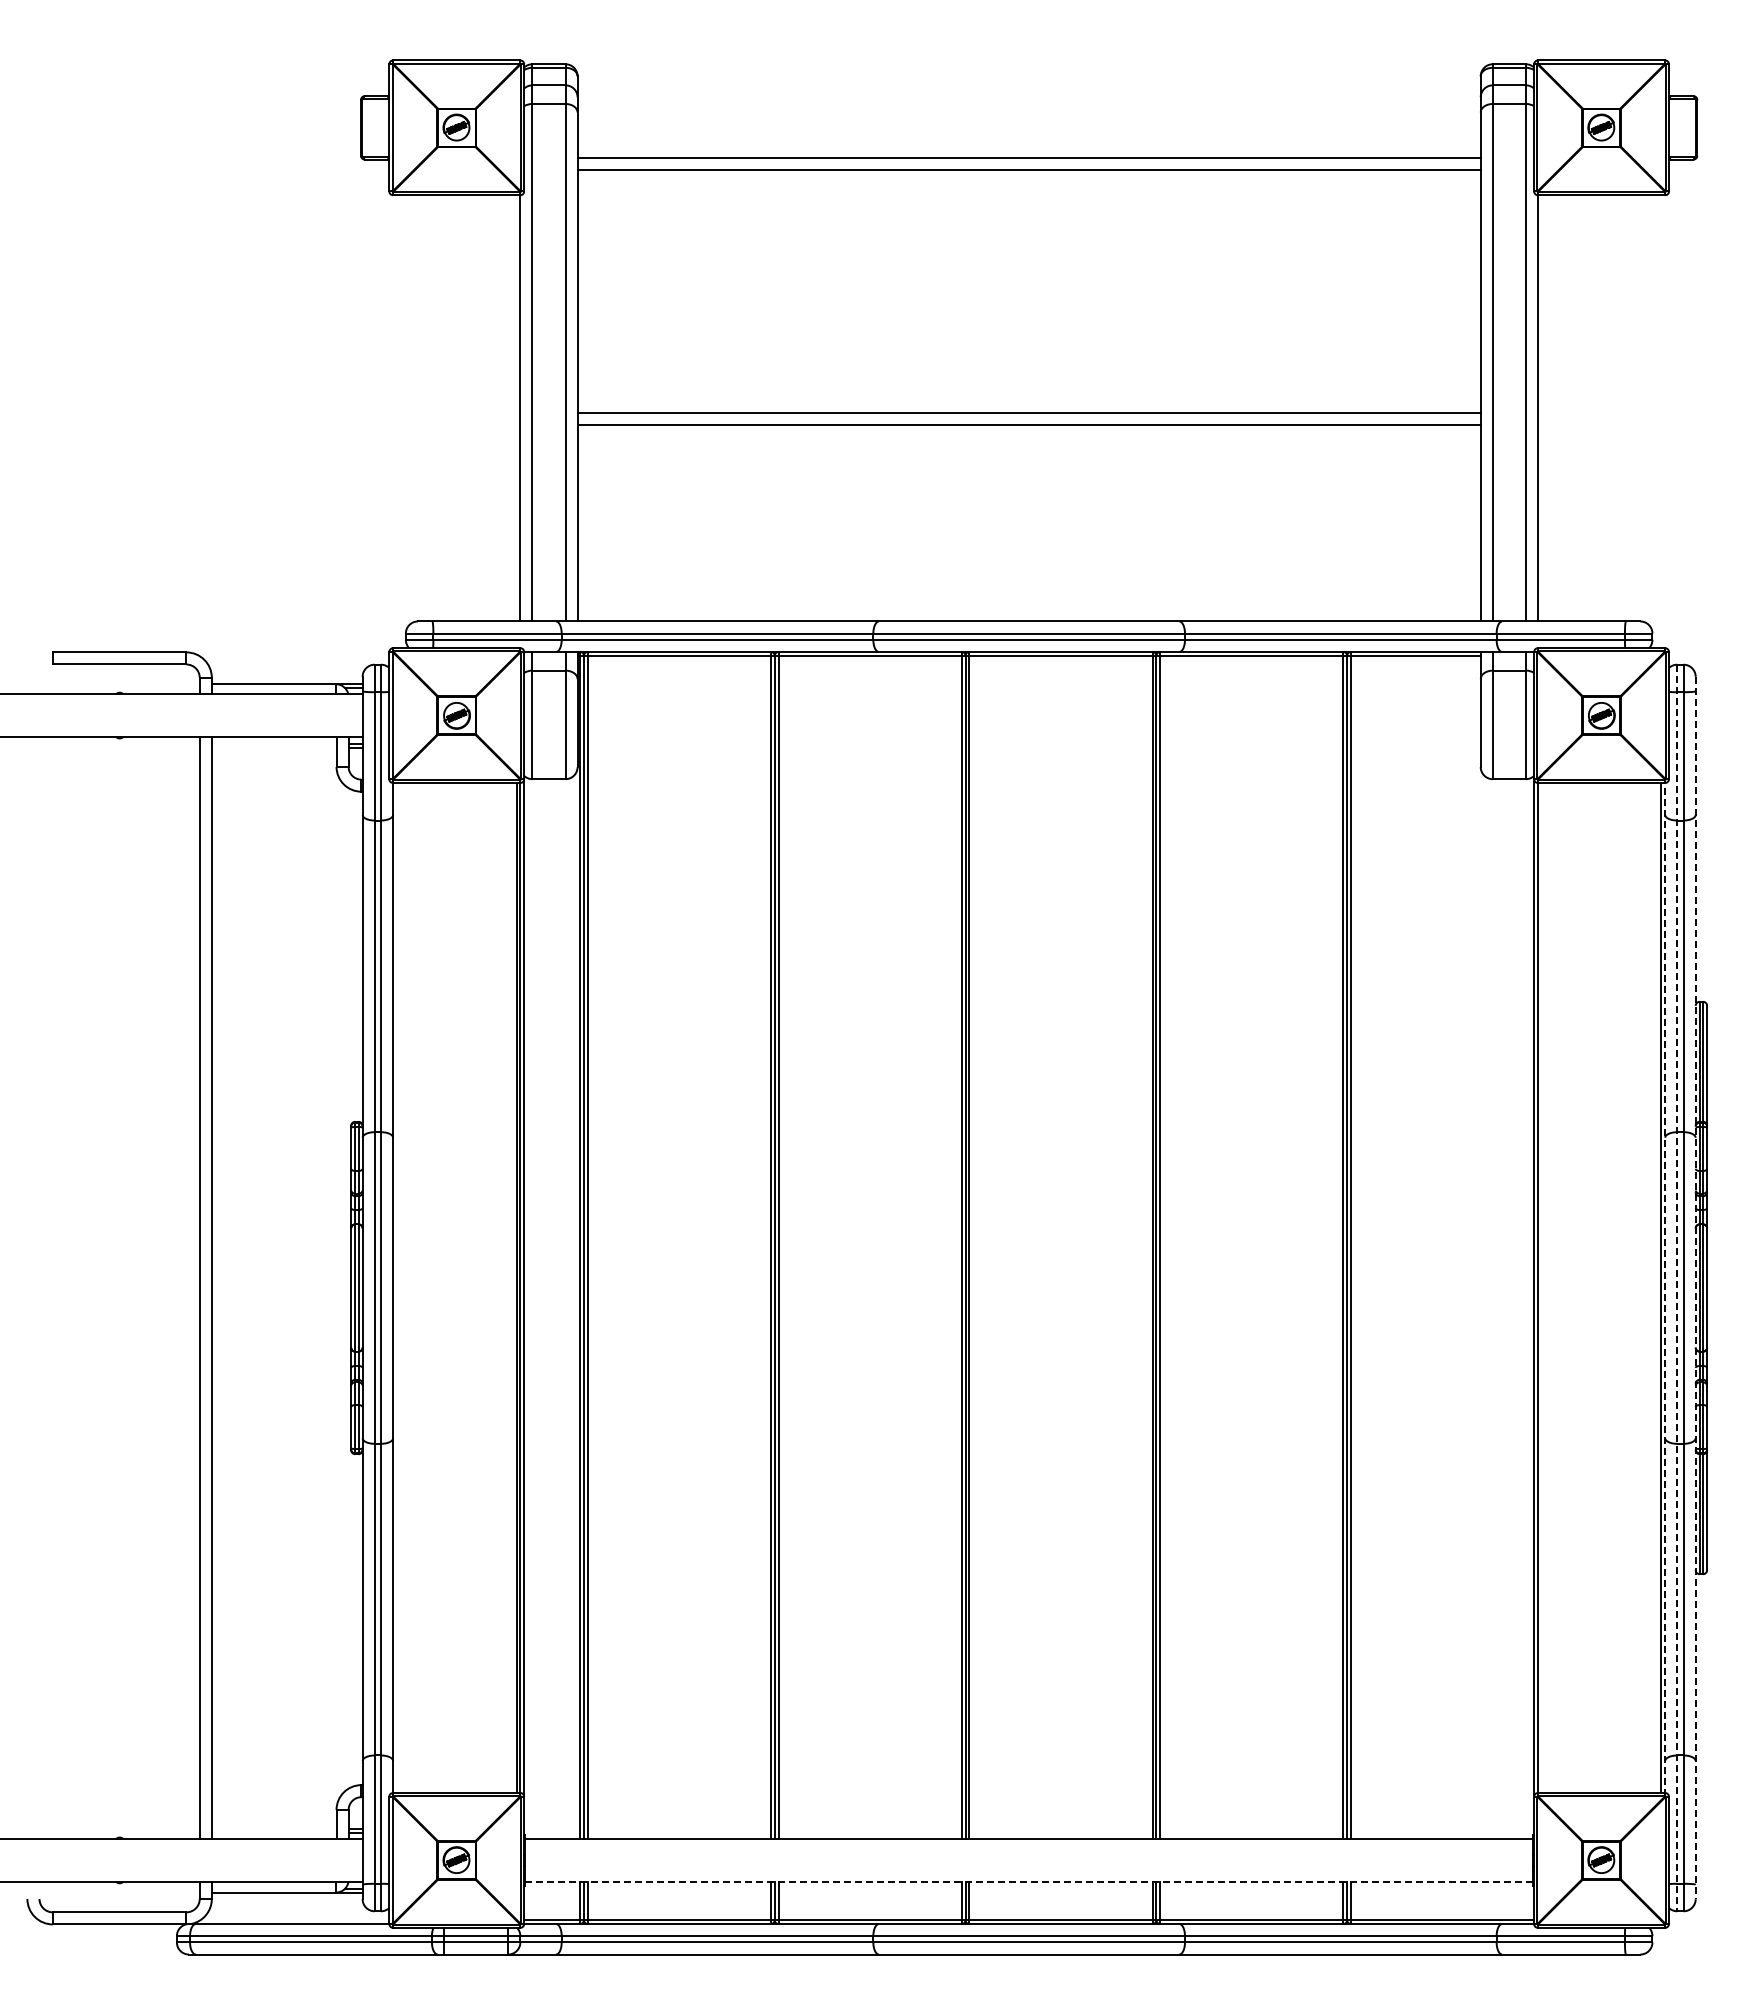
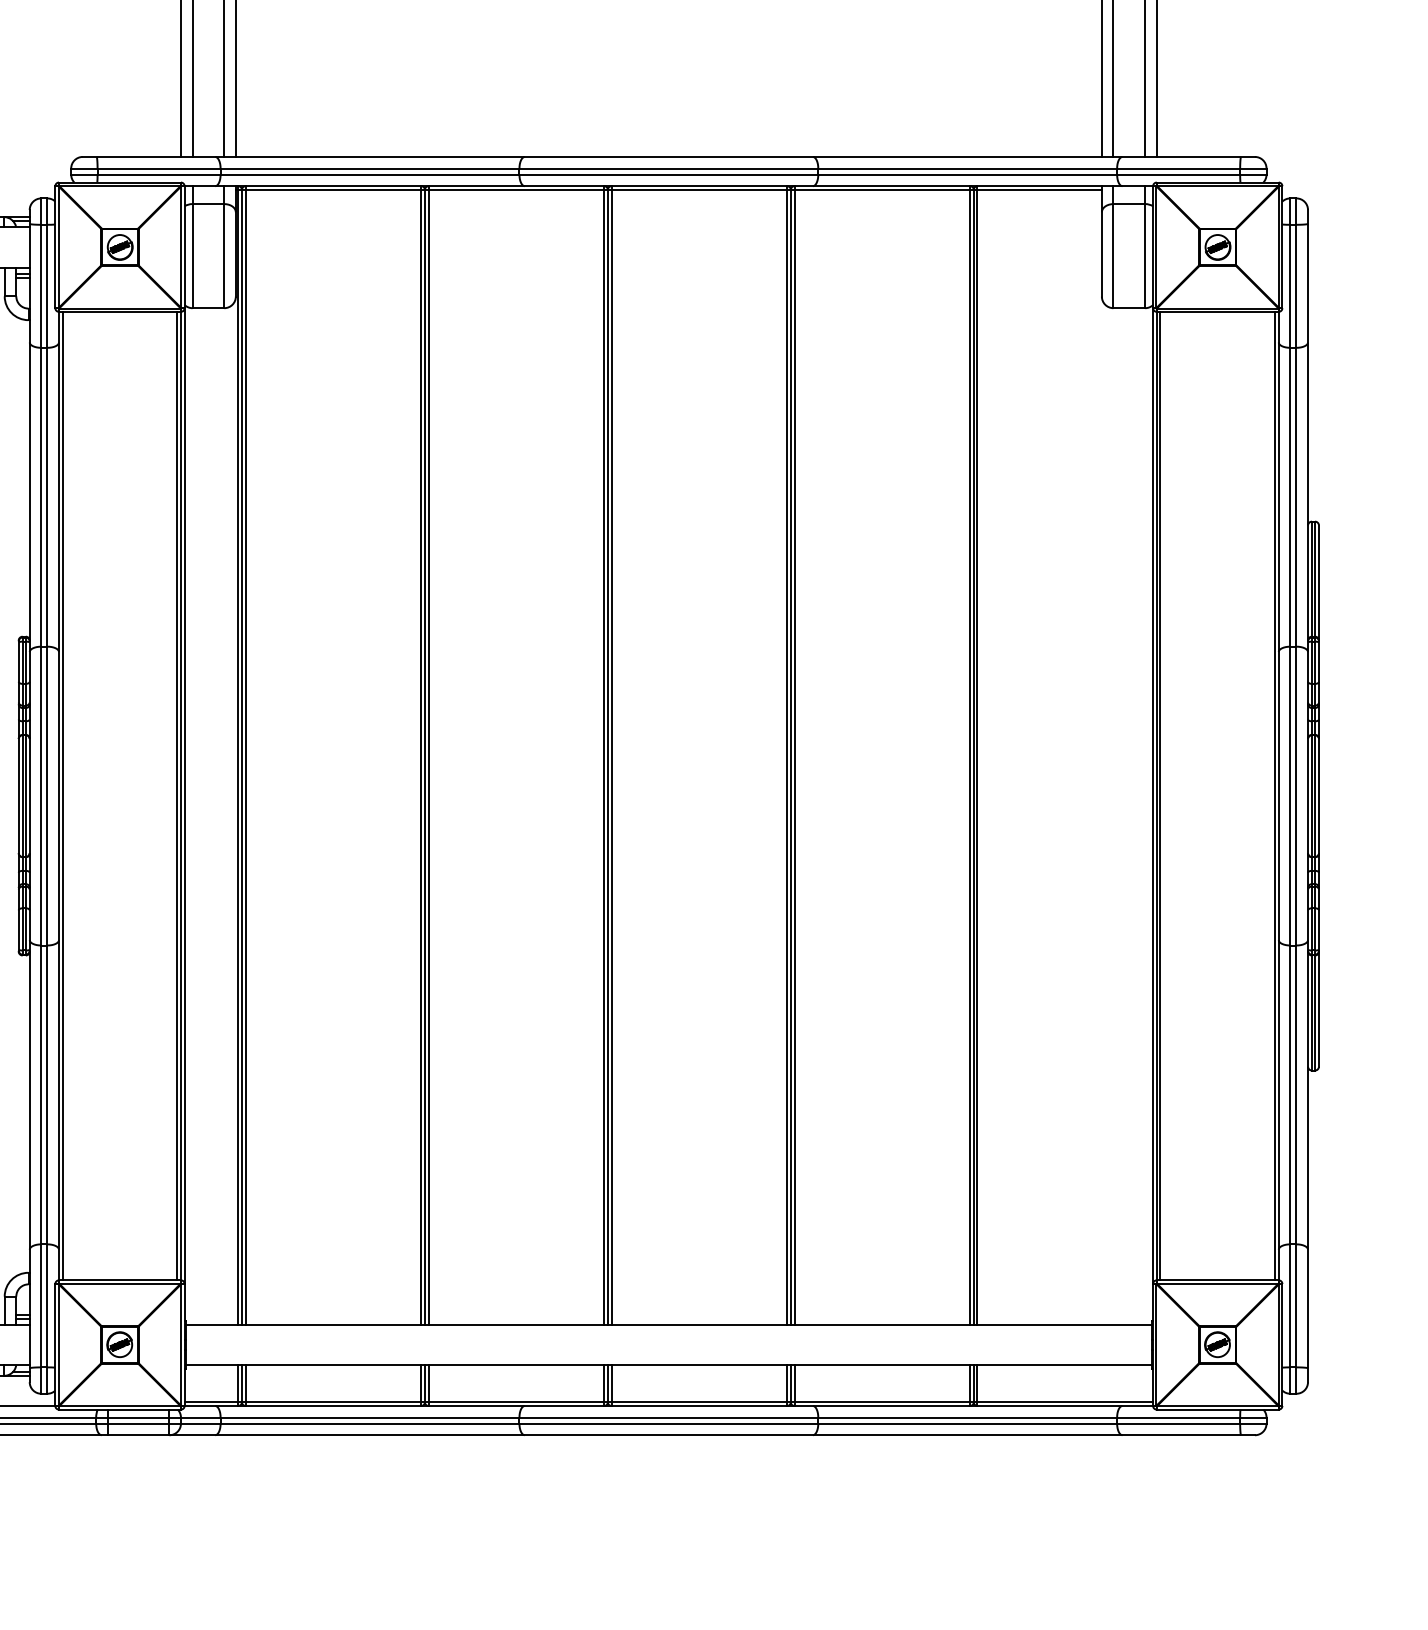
line: (1665, 1287) -> (1279, 795), dashed -> solid
line: (396, 1288) -> (62, 796), added
line: (1541, 1288) -> (1160, 796), added
line: (1677, 1288) -> (1290, 796), dashed -> solid
line: (1695, 1288) -> (1307, 796), dashed -> solid
line: (1029, 1881) -> (669, 1365), dashed -> solid

